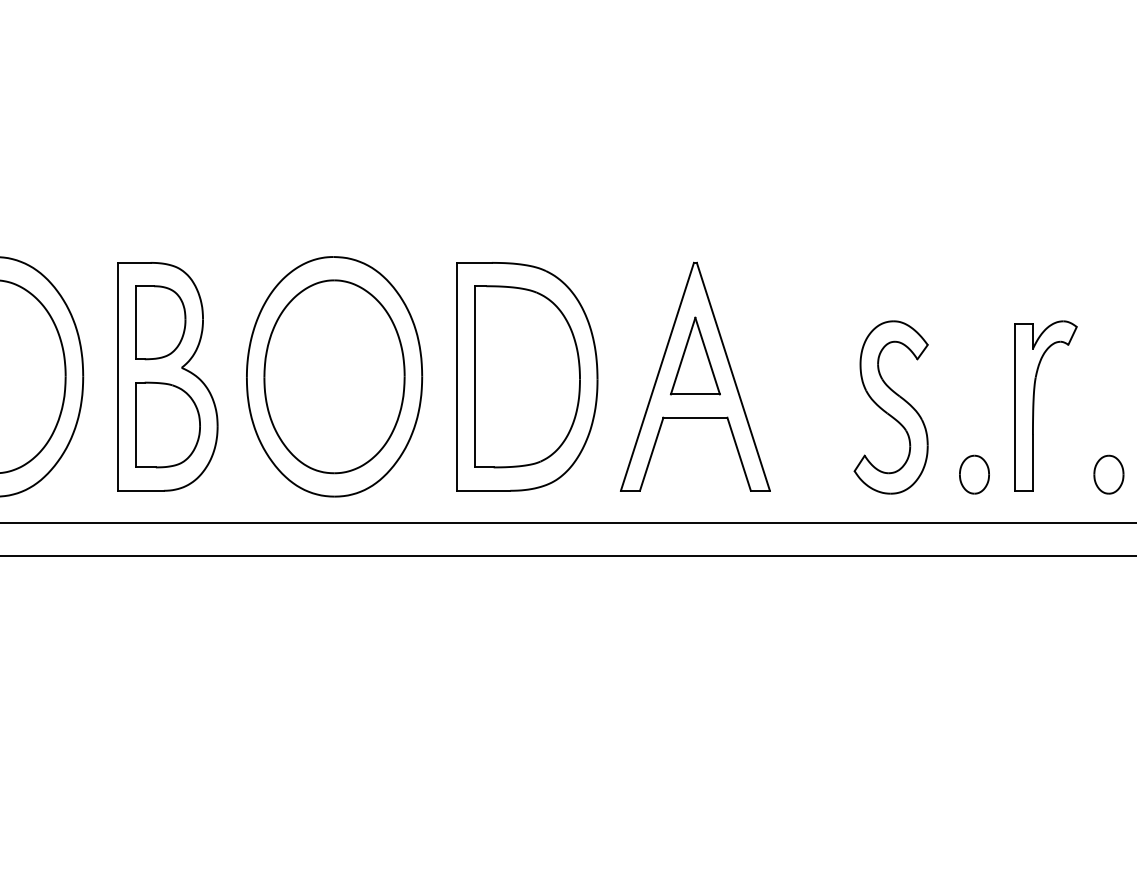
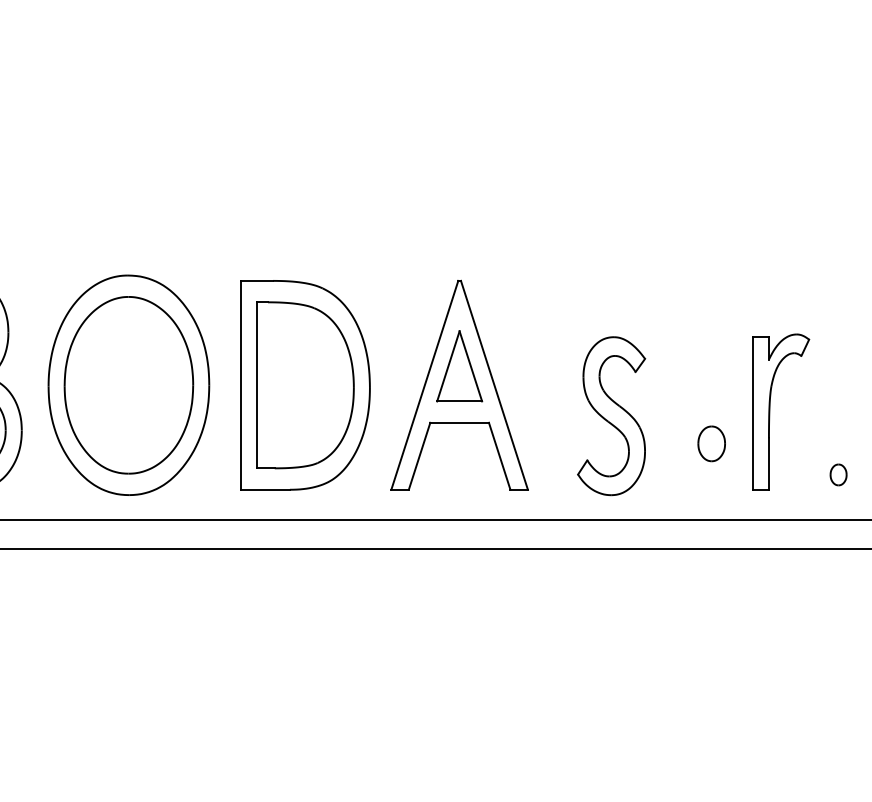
part: (890, 407) -> (610, 416), moved
part: (974, 474) -> (711, 443), moved
part: (1108, 474) -> (838, 474), size x0.6

